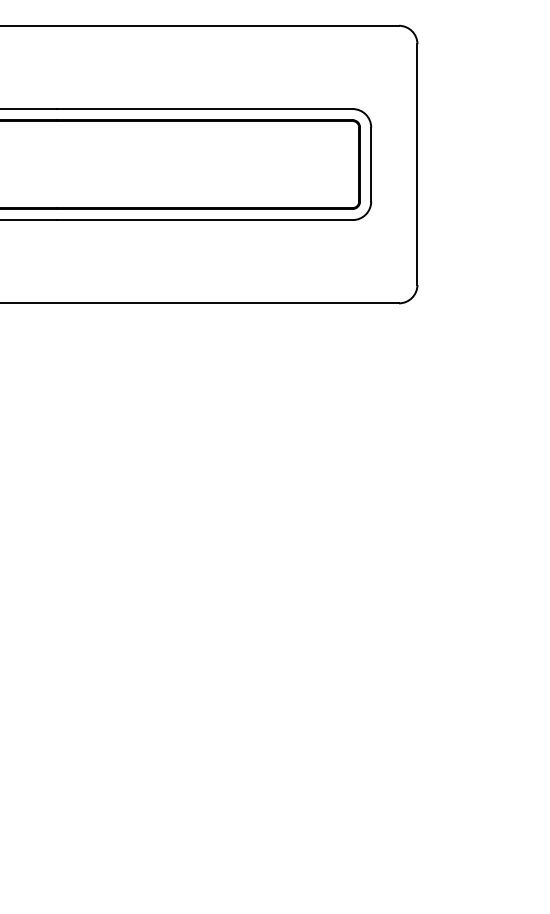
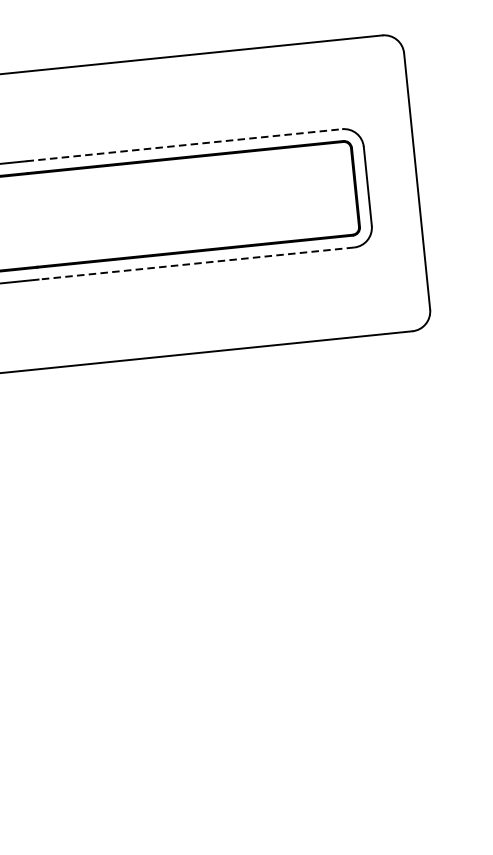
line: (205, 109) -> (185, 145), solid -> dashed
line: (204, 220) -> (196, 264), solid -> dashed

